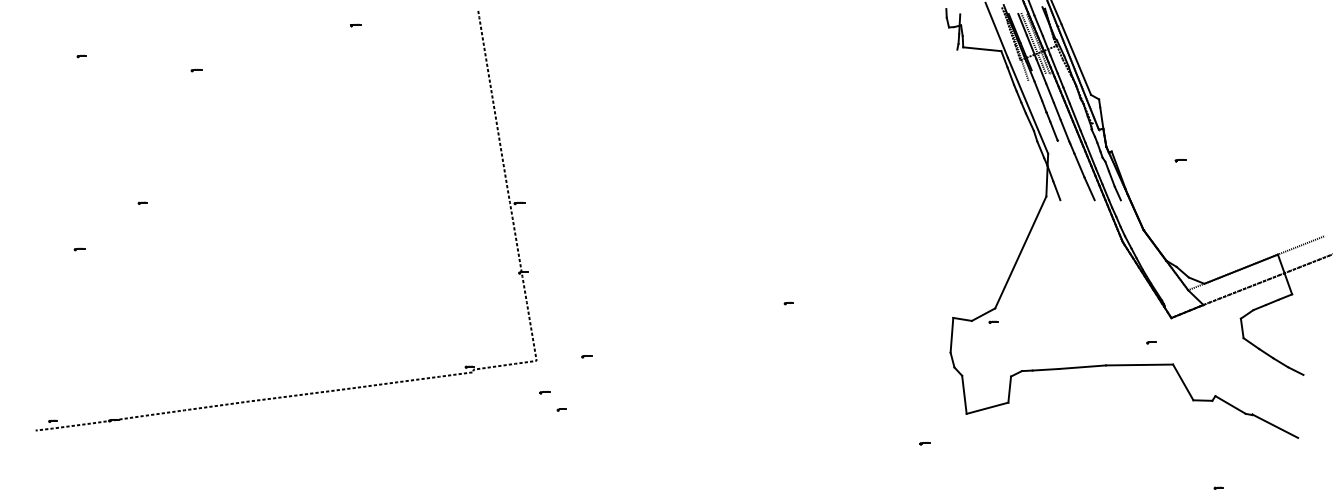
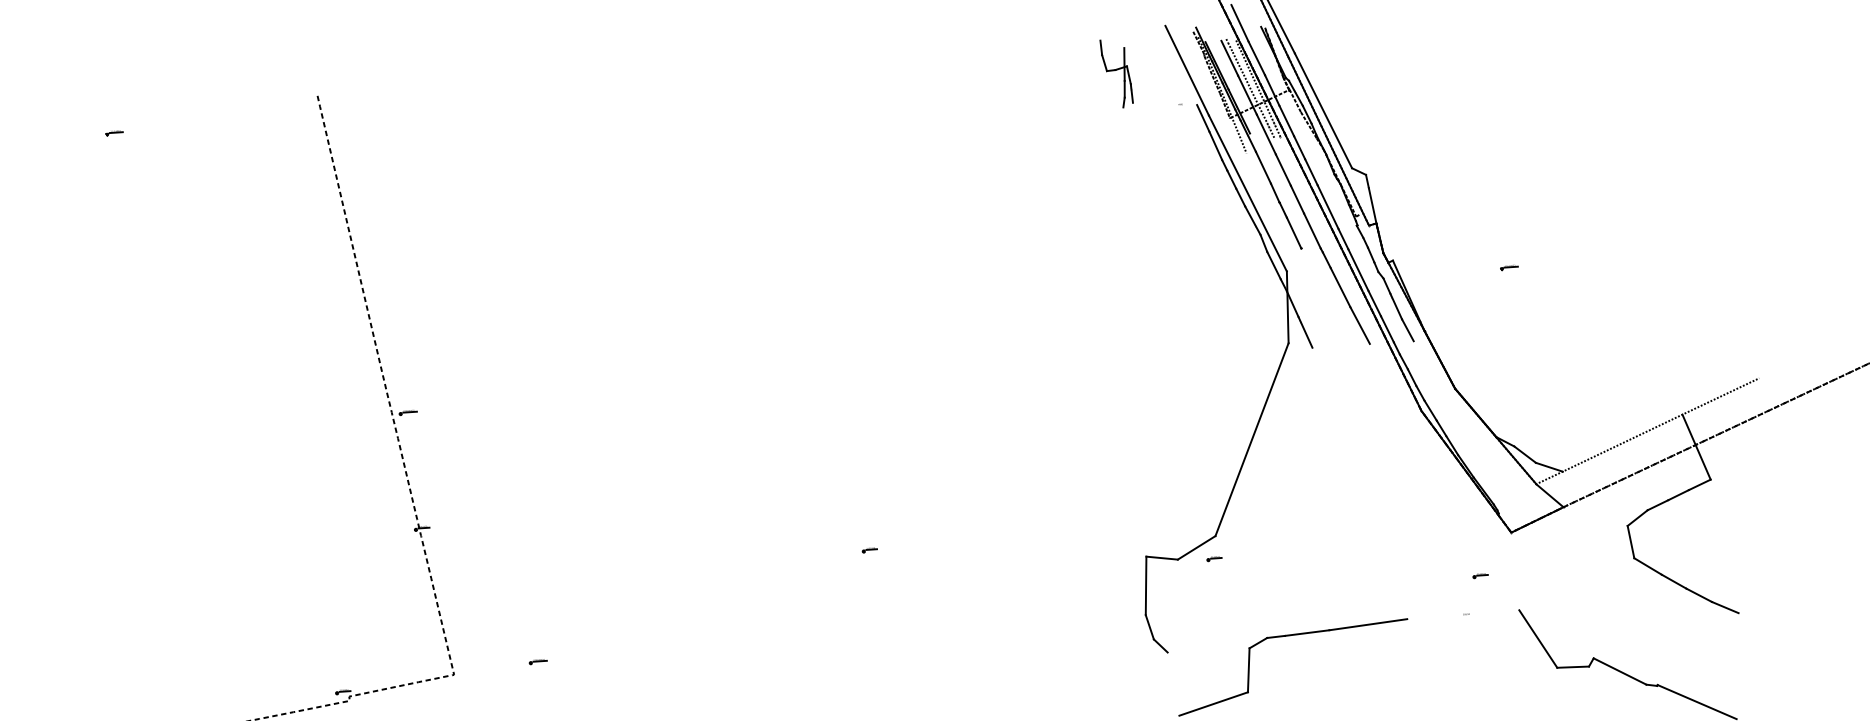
line: (982, 49) -> (1165, 104), removed
line: (1240, 268) -> (1621, 442), removed
line: (1139, 364) -> (1463, 613), removed
line: (964, 394) -> (1173, 683), removed

